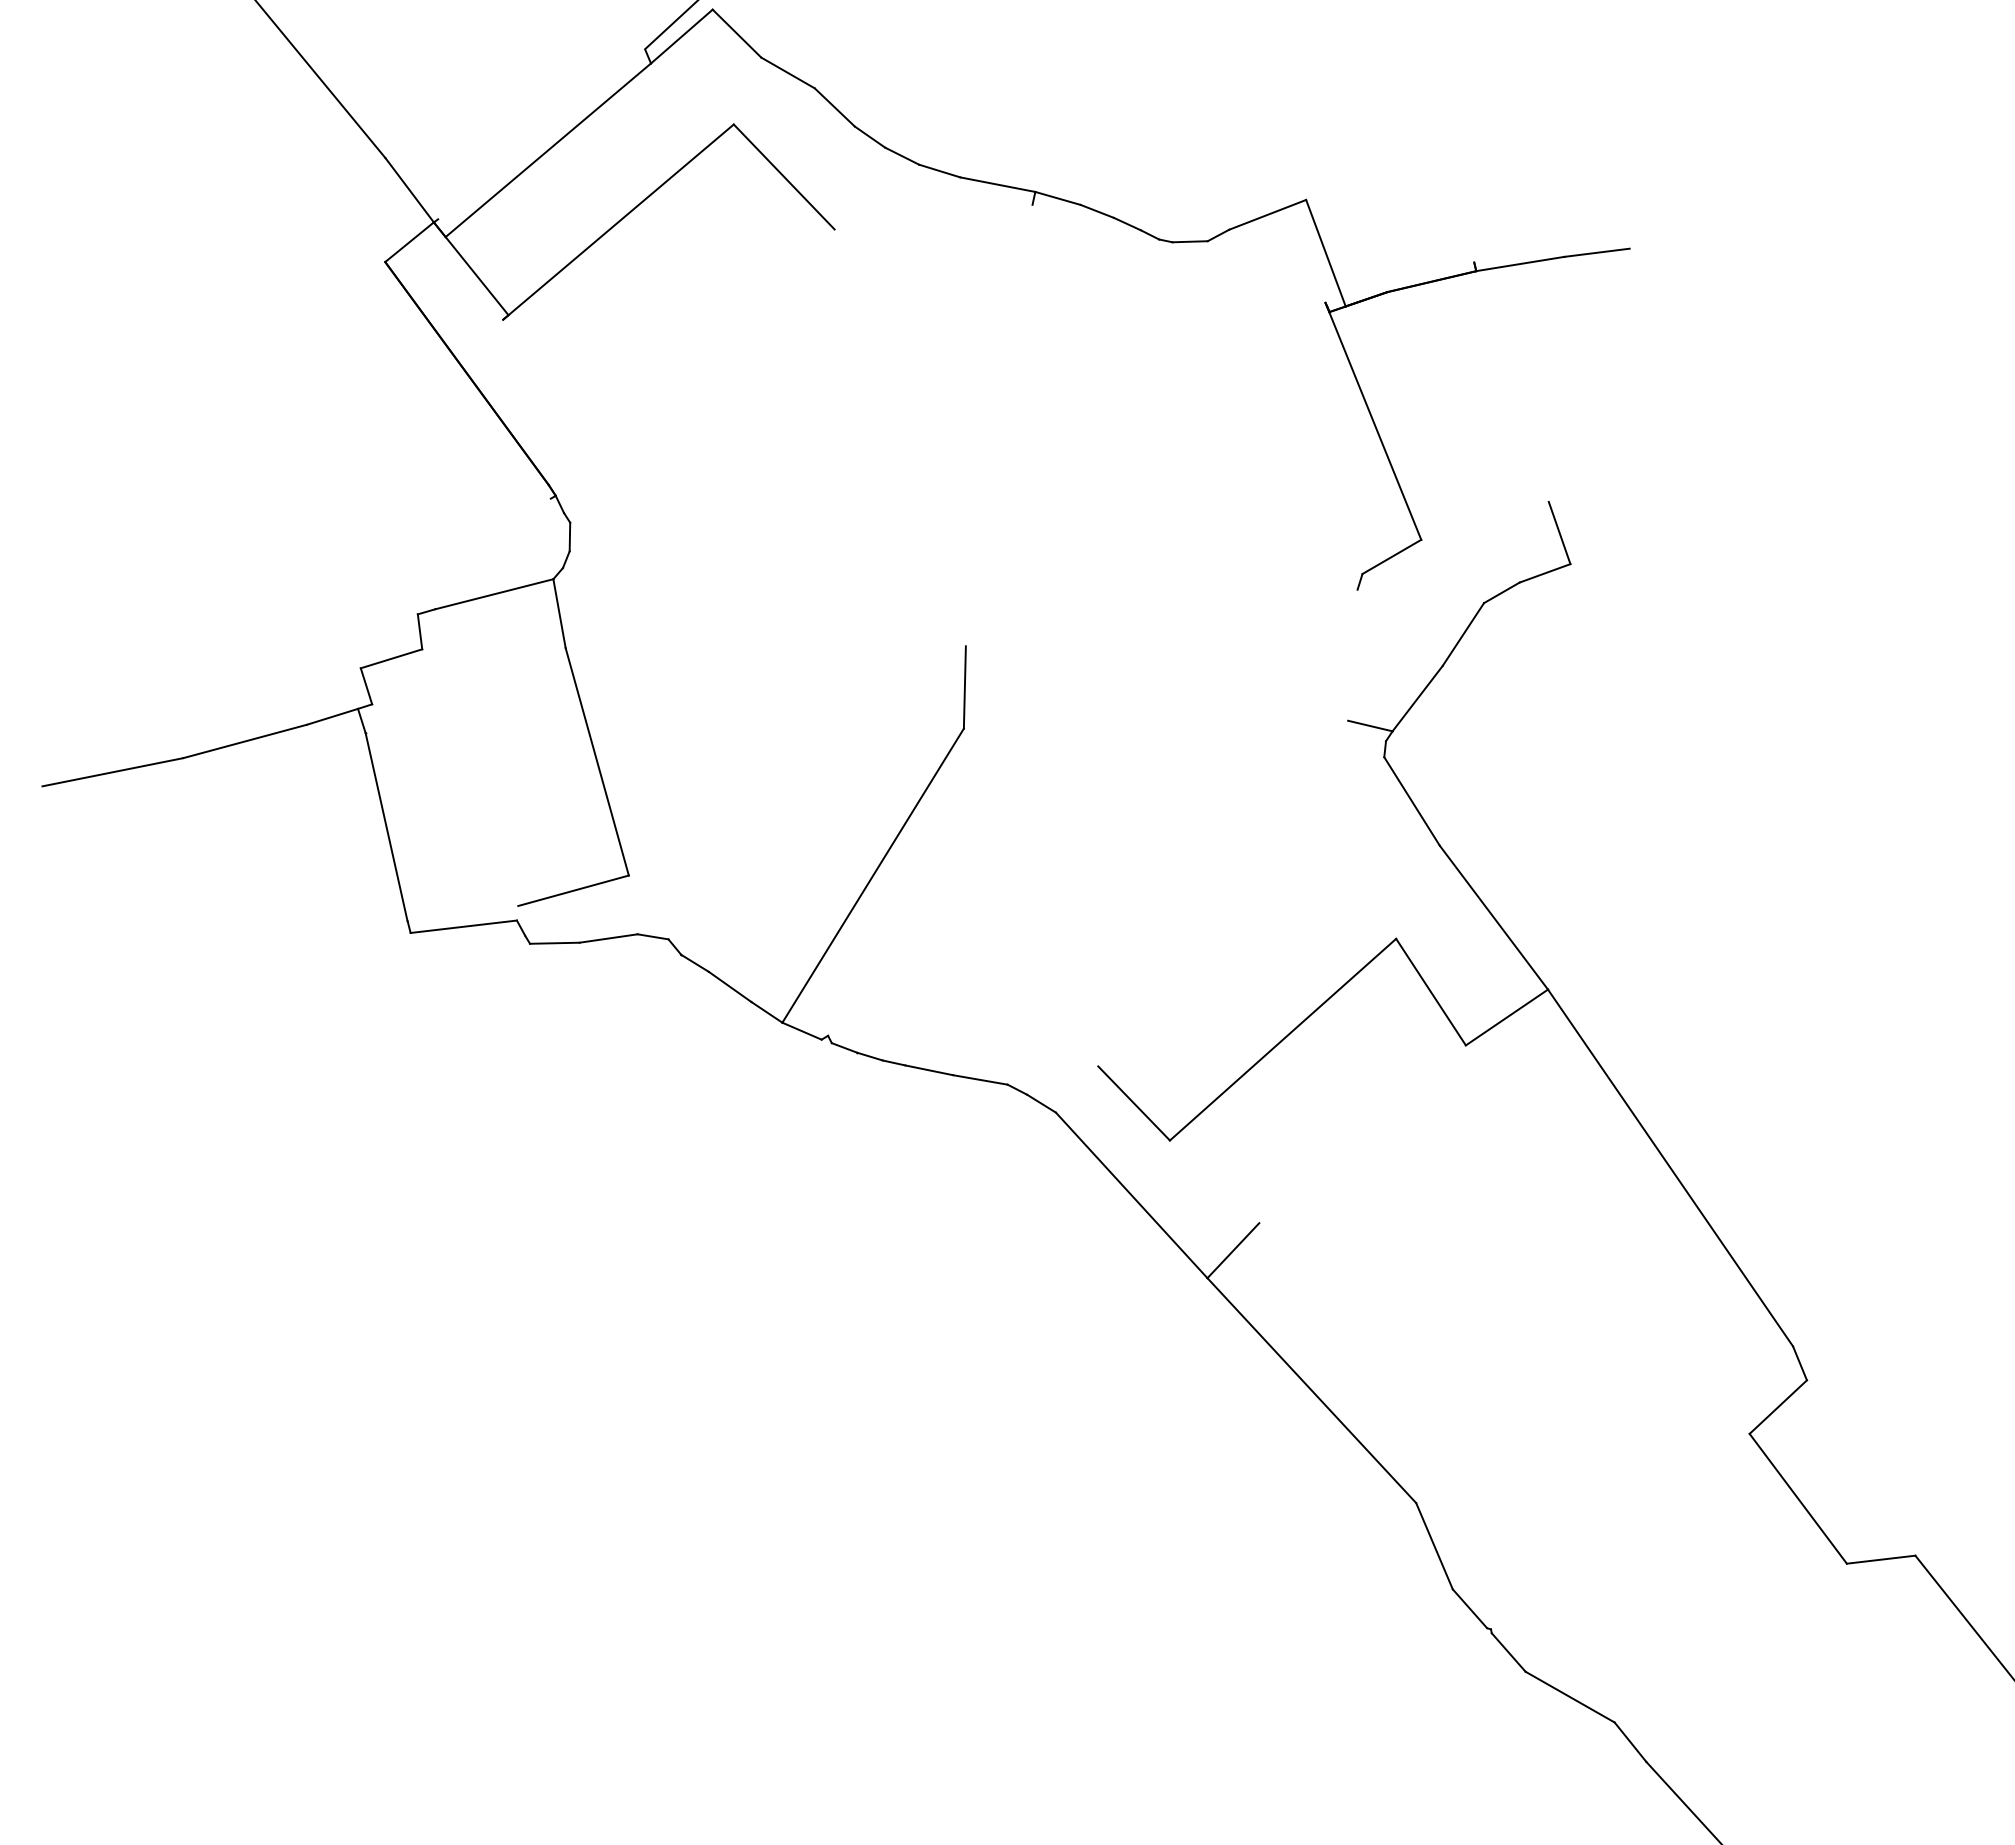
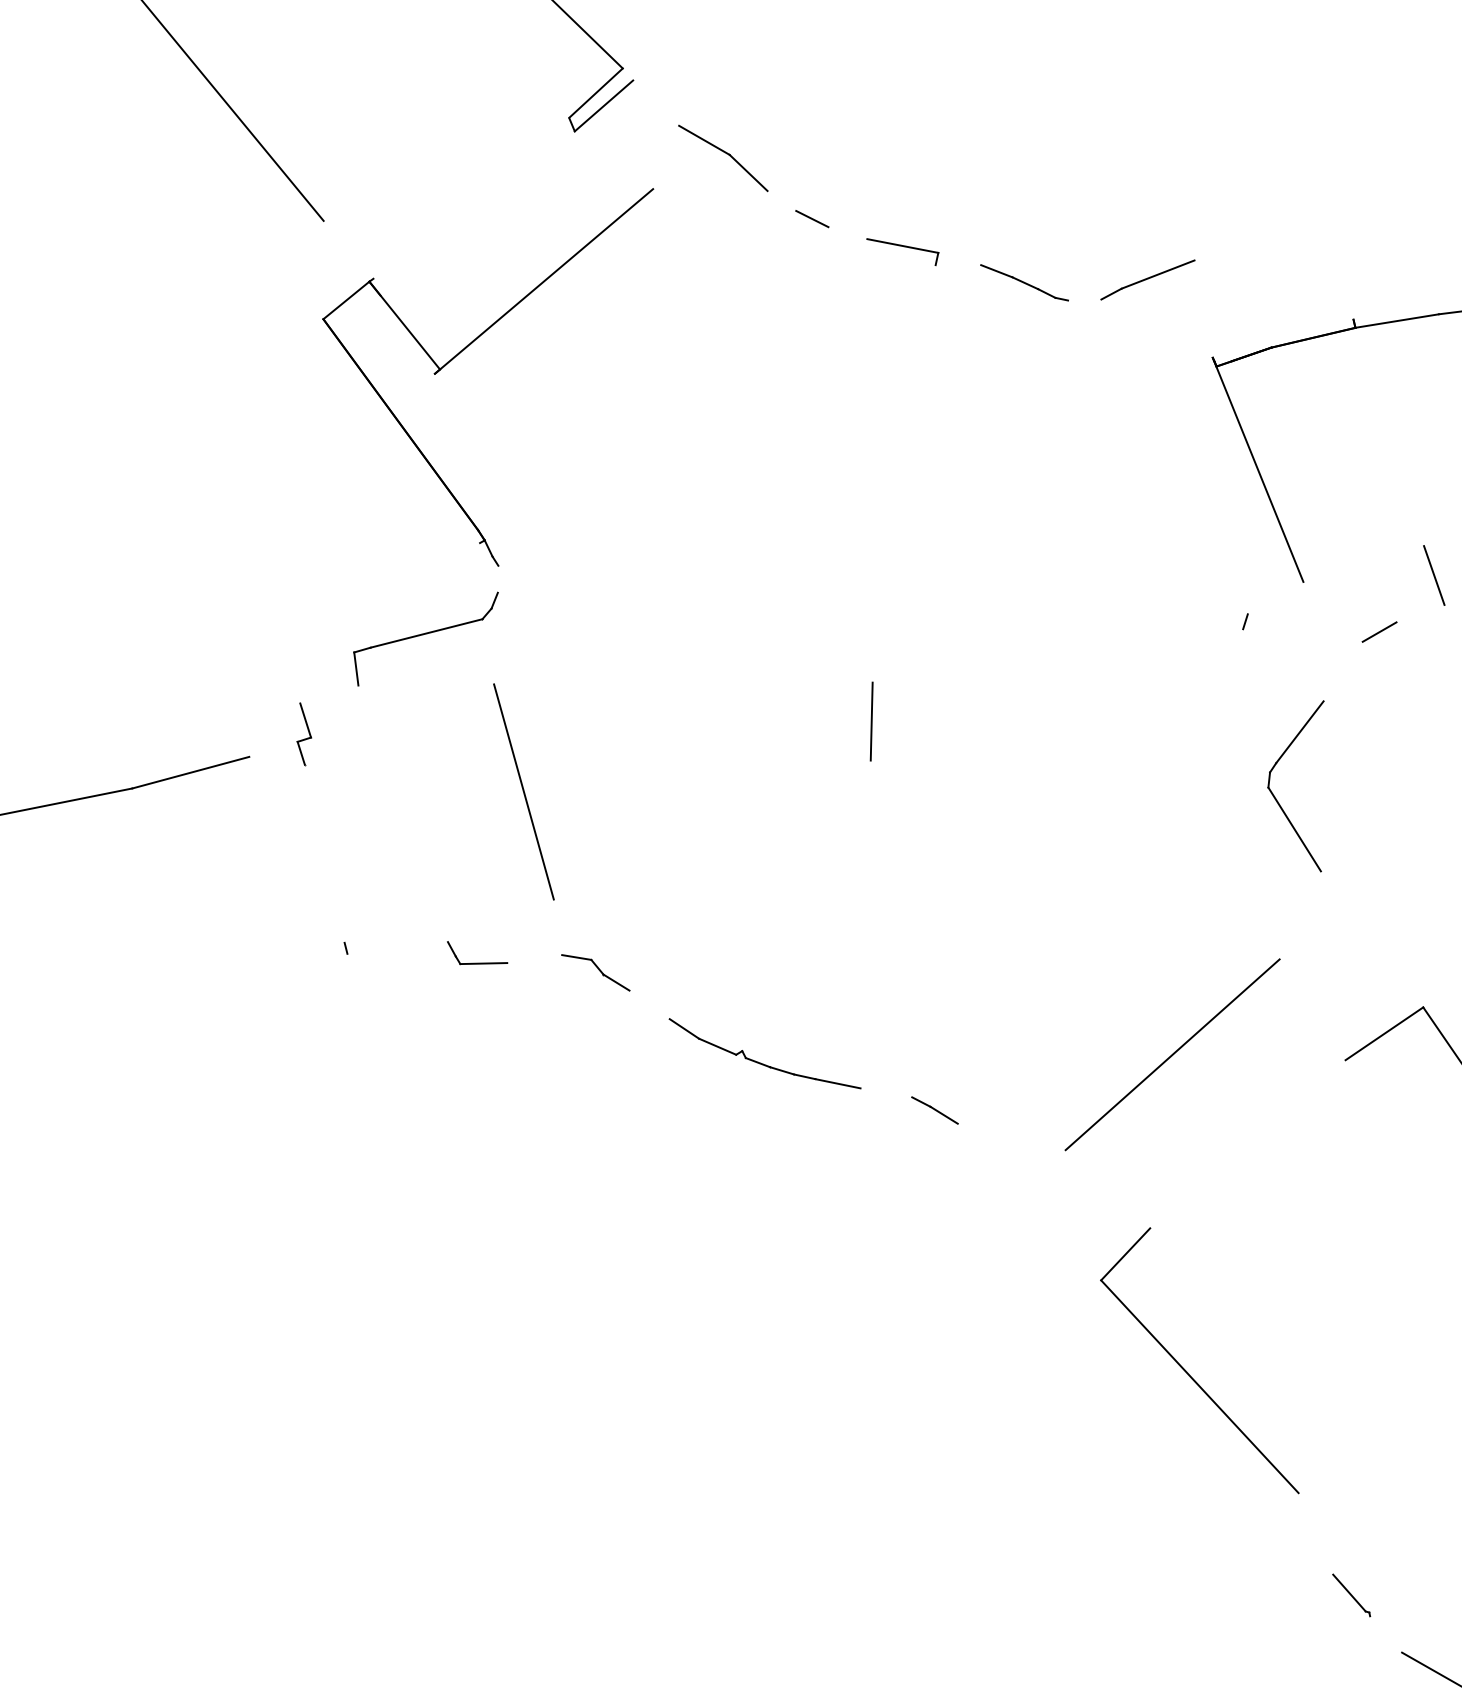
line: (736, 33) -> (655, 103), removed
line: (869, 136) -> (781, 200), removed
line: (548, 150) -> (477, 213), removed
line: (939, 170) -> (847, 232), removed
line: (783, 176) -> (700, 238), removed
line: (409, 190) -> (346, 251), removed
line: (1057, 197) -> (959, 258), removed
line: (1189, 241) -> (1084, 299), removed
line: (1325, 252) -> (1212, 310), removed
line: (569, 536) -> (497, 578), removed
line: (1391, 556) -> (1275, 597), removed
line: (1544, 573) -> (1419, 613), removed
line: (559, 613) -> (488, 651), removed
line: (1463, 634) -> (1343, 671), removed
line: (391, 658) -> (329, 694), removed
line: (332, 716) -> (273, 749), removed
line: (1370, 725) -> (1255, 757), removed
line: (386, 827) -> (324, 854), removed
line: (872, 875) -> (784, 899), removed
line: (573, 890) -> (501, 913), removed
line: (1493, 917) -> (1371, 939), removed
line: (463, 926) -> (397, 947), removed
line: (608, 938) -> (534, 959), removed
line: (729, 986) -> (649, 1004), removed
line: (1430, 991) -> (1312, 1009), removed
line: (980, 1079) -> (886, 1092), removed
line: (1133, 1103) -> (1031, 1115), removed
line: (1131, 1195) -> (1029, 1202), removed
line: (1434, 1546) -> (1315, 1534), removed
line: (1508, 1652) -> (1385, 1634), removed

